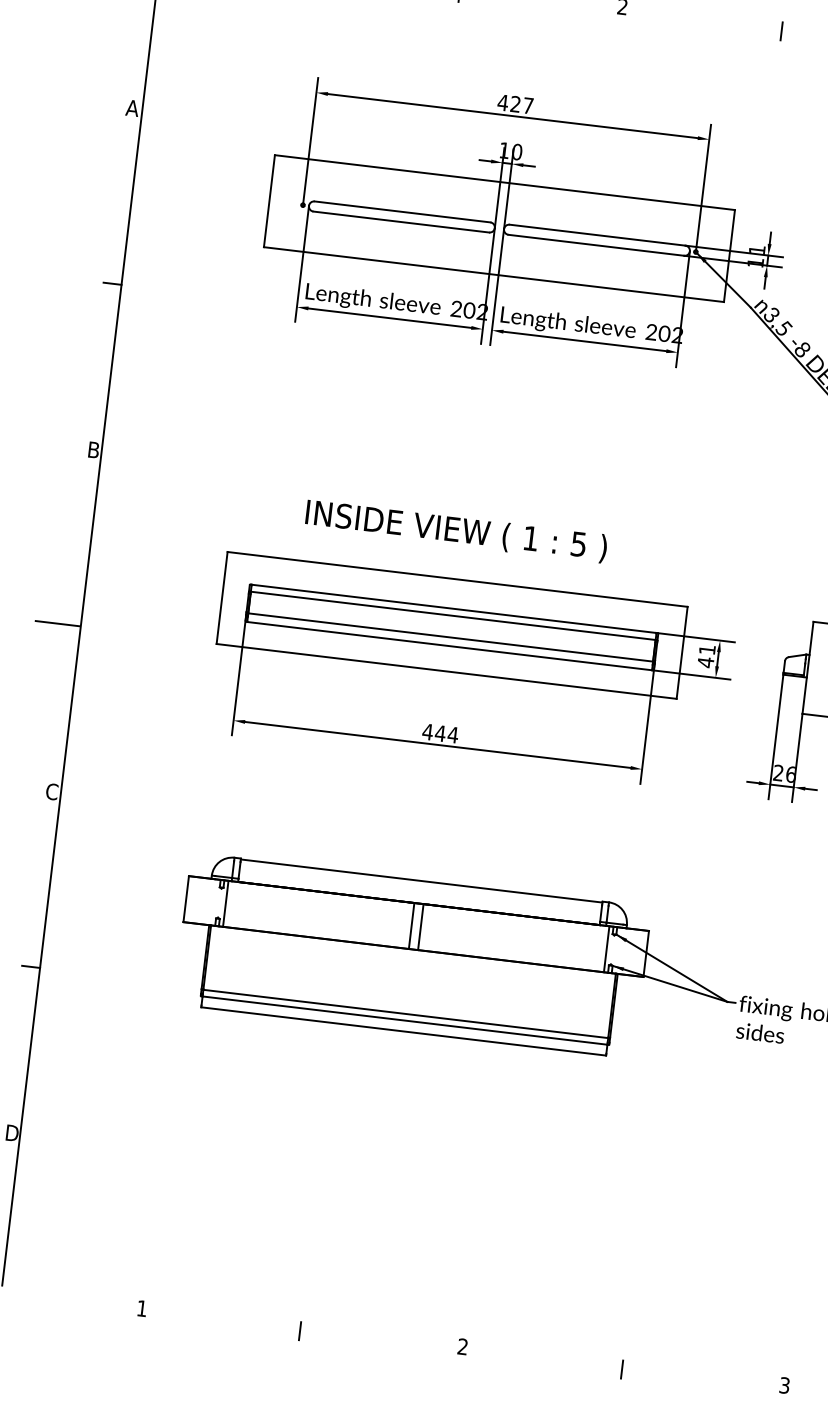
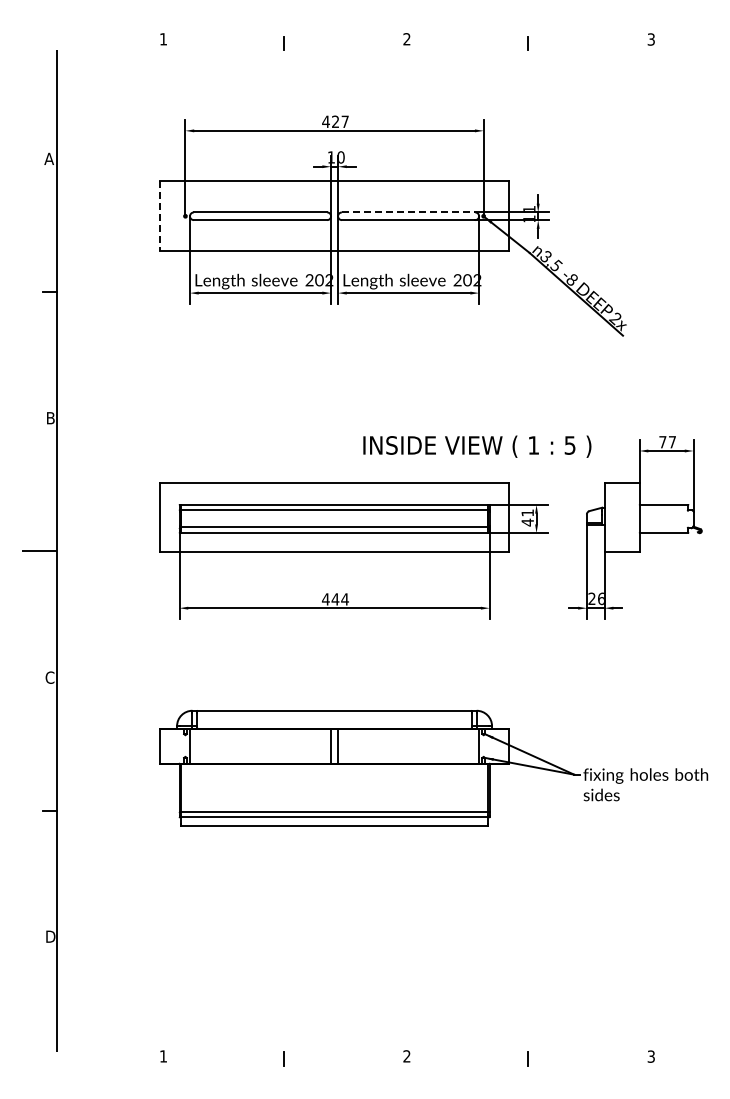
line: (268, 201) -> (159, 216), solid -> dashed
line: (597, 235) -> (408, 212), solid -> dashed
text: (456, 531) -> (477, 446), moved

